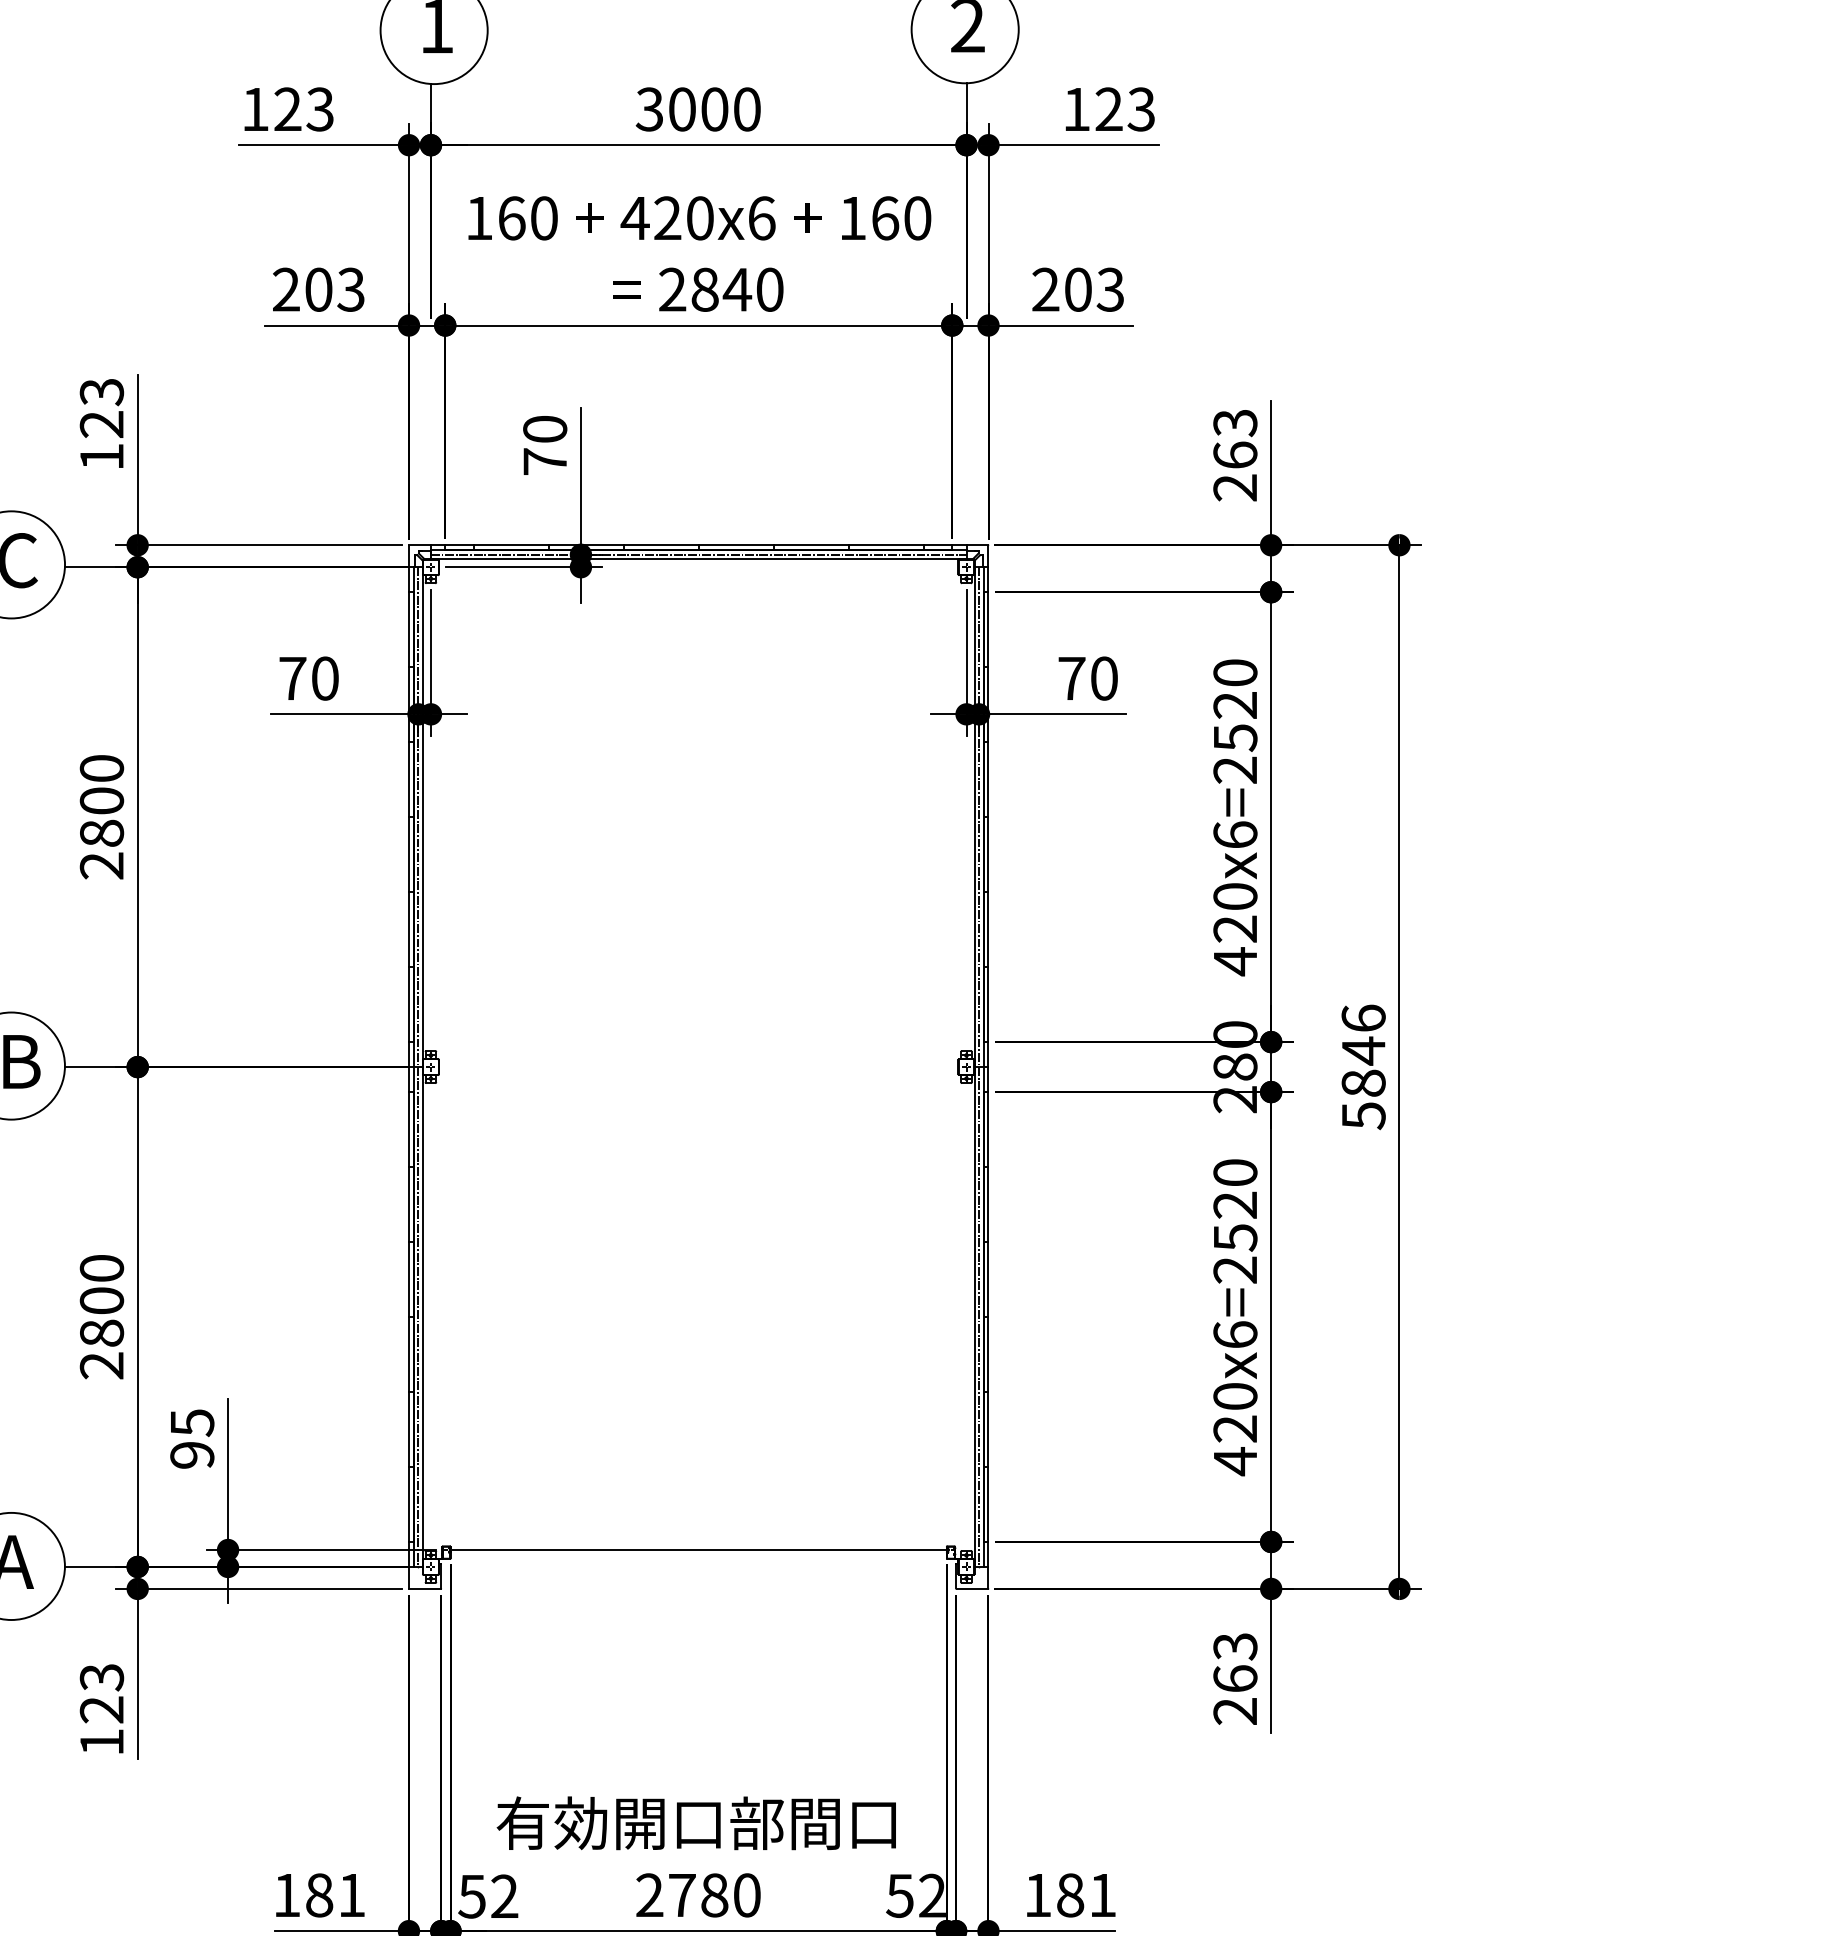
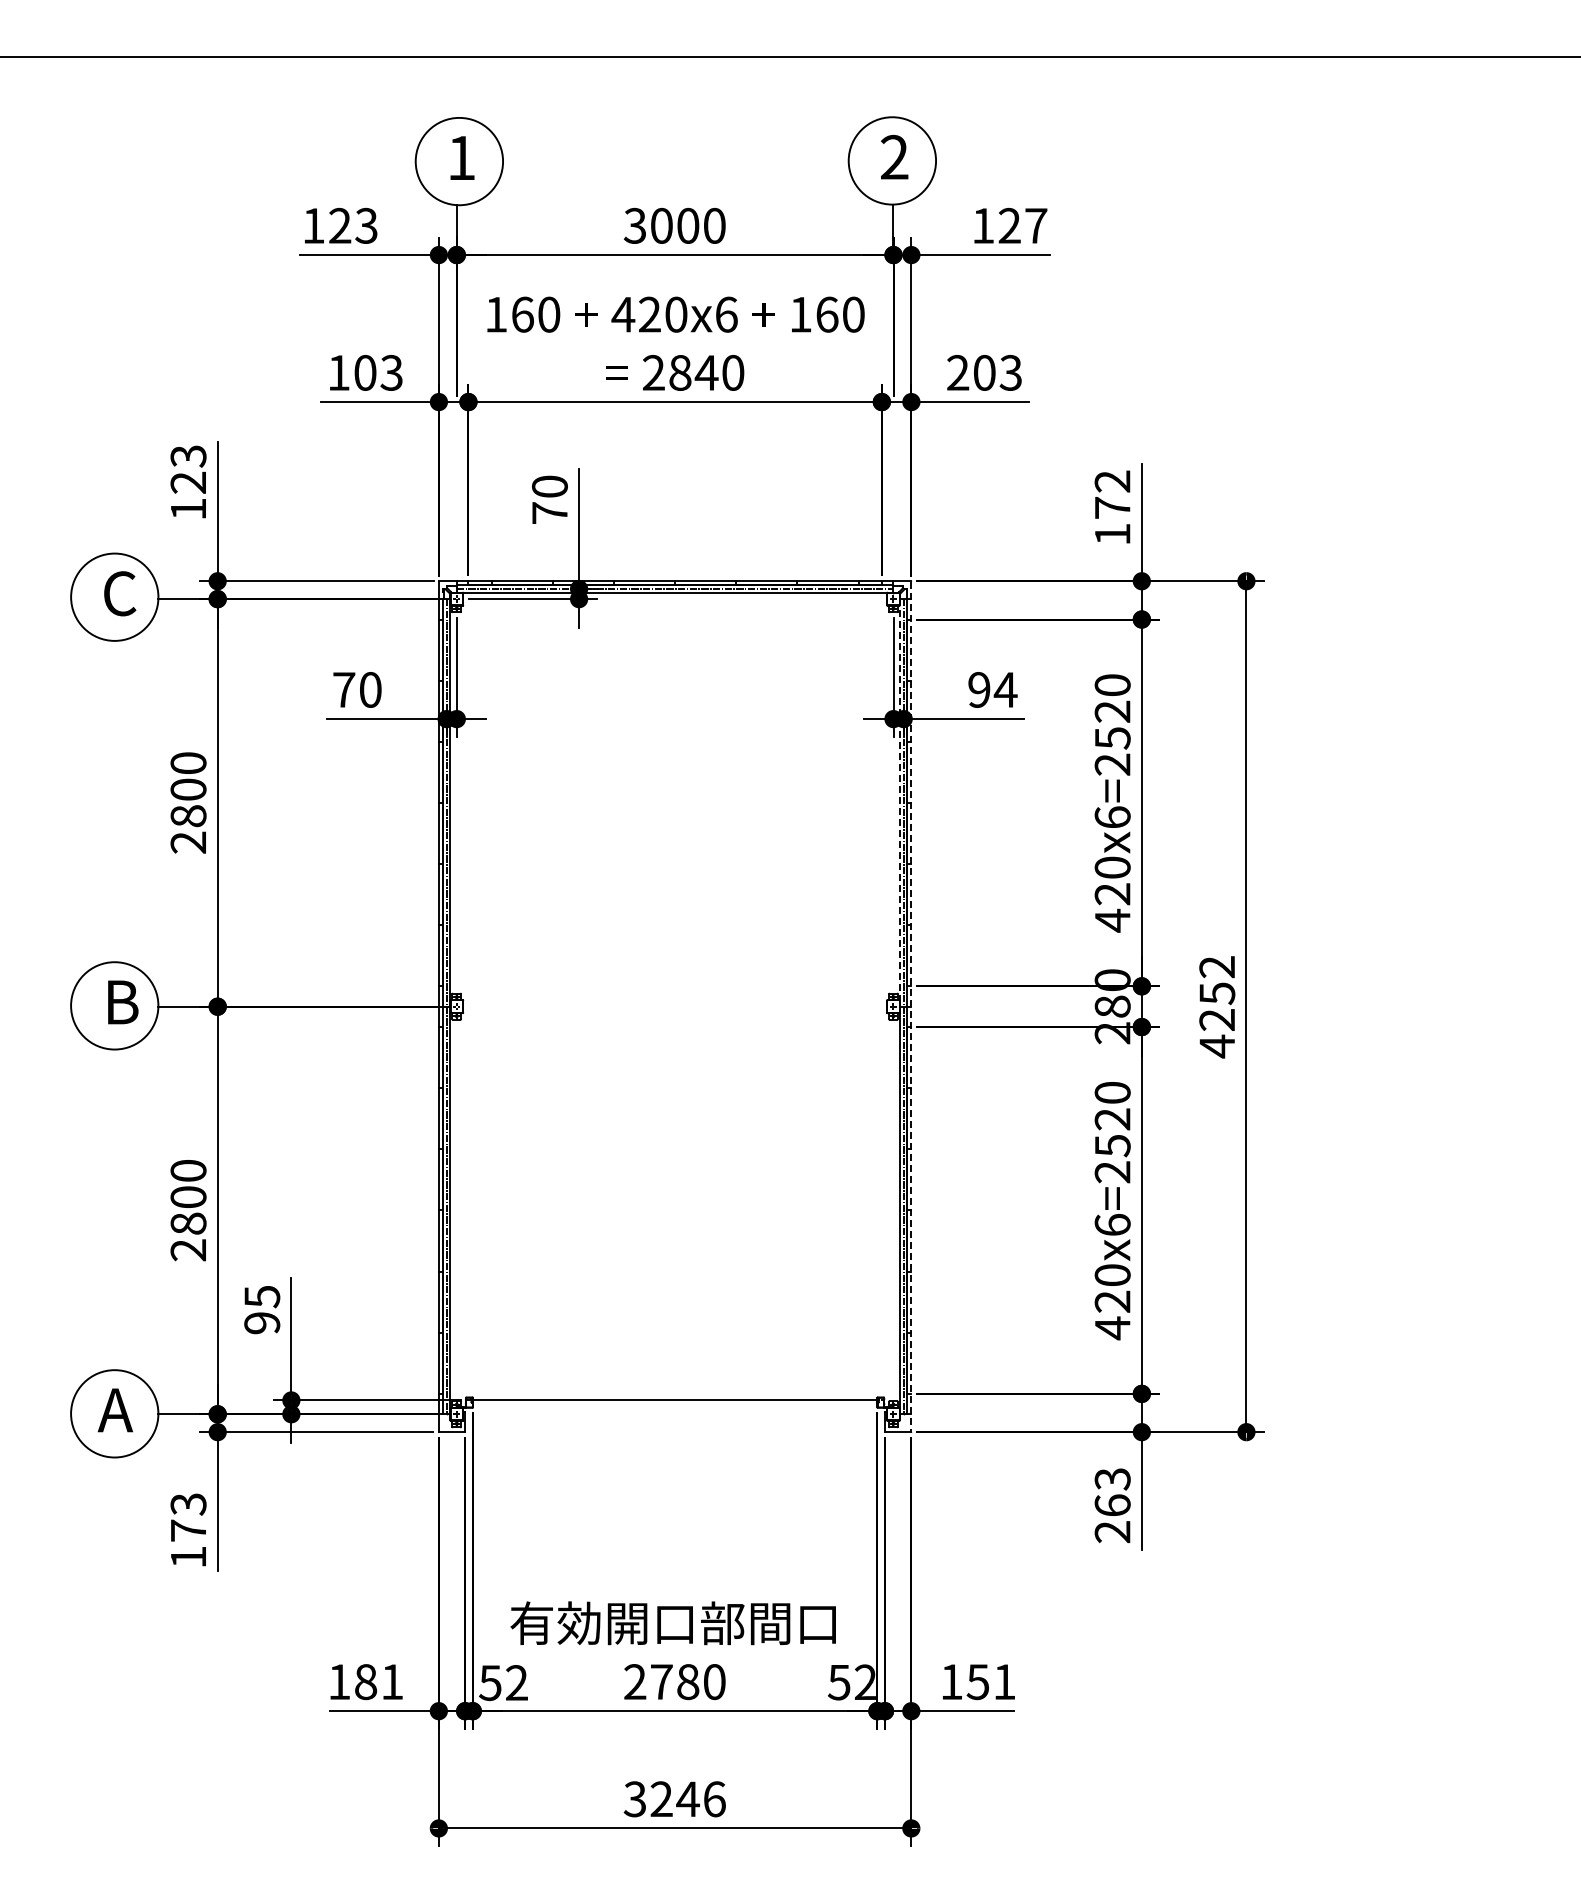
text: (1140, 108) -> (1035, 225), 123 -> 127
text: (285, 289) -> (338, 372), 203 -> 103
text: (1235, 454) -> (1112, 507), 263 -> 172
text: (1087, 678) -> (992, 689), 70 -> 94
line: (973, 816) -> (899, 802), solid -> dashed
text: (1363, 1066) -> (1217, 1006), 5846 -> 4252
line: (988, 1068) -> (911, 1007), solid -> dashed
text: (100, 1709) -> (187, 1530), 123 -> 173
text: (1069, 1894) -> (977, 1681), 181 -> 151

